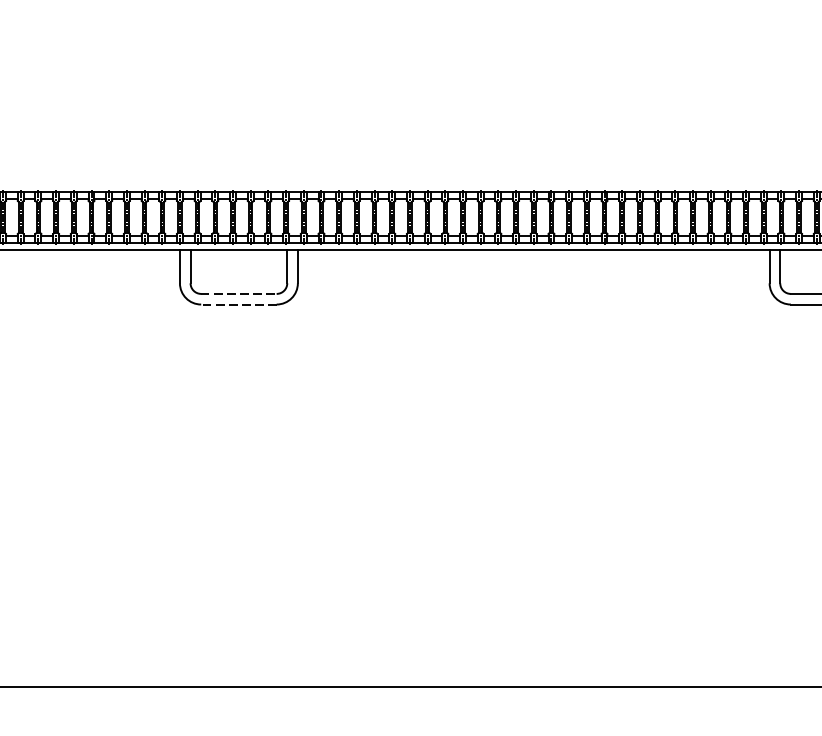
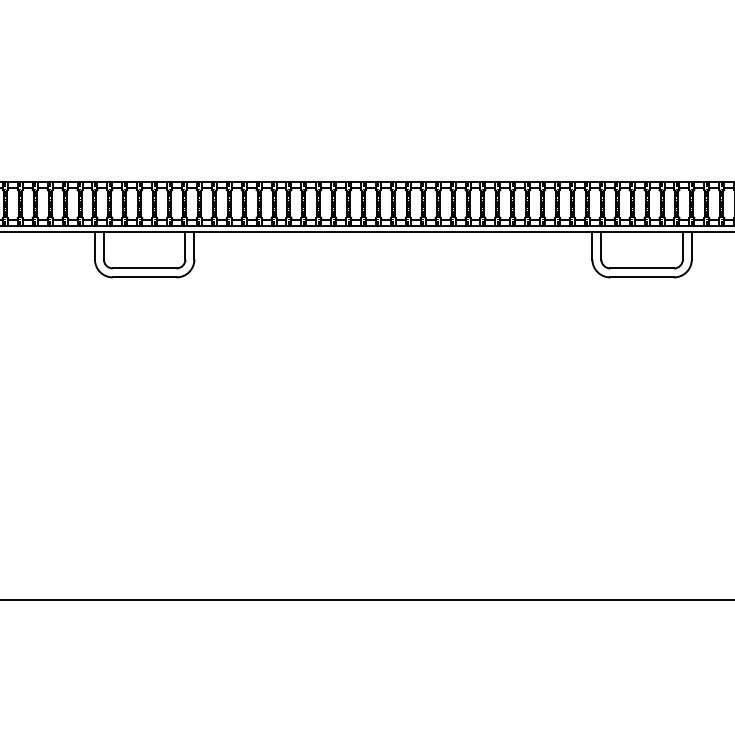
line: (238, 293) -> (144, 268), dashed -> solid
line: (238, 304) -> (144, 277), dashed -> solid

